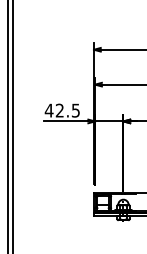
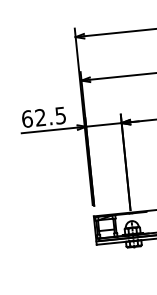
text: (48, 110) -> (26, 118), 42.5 -> 62.5

